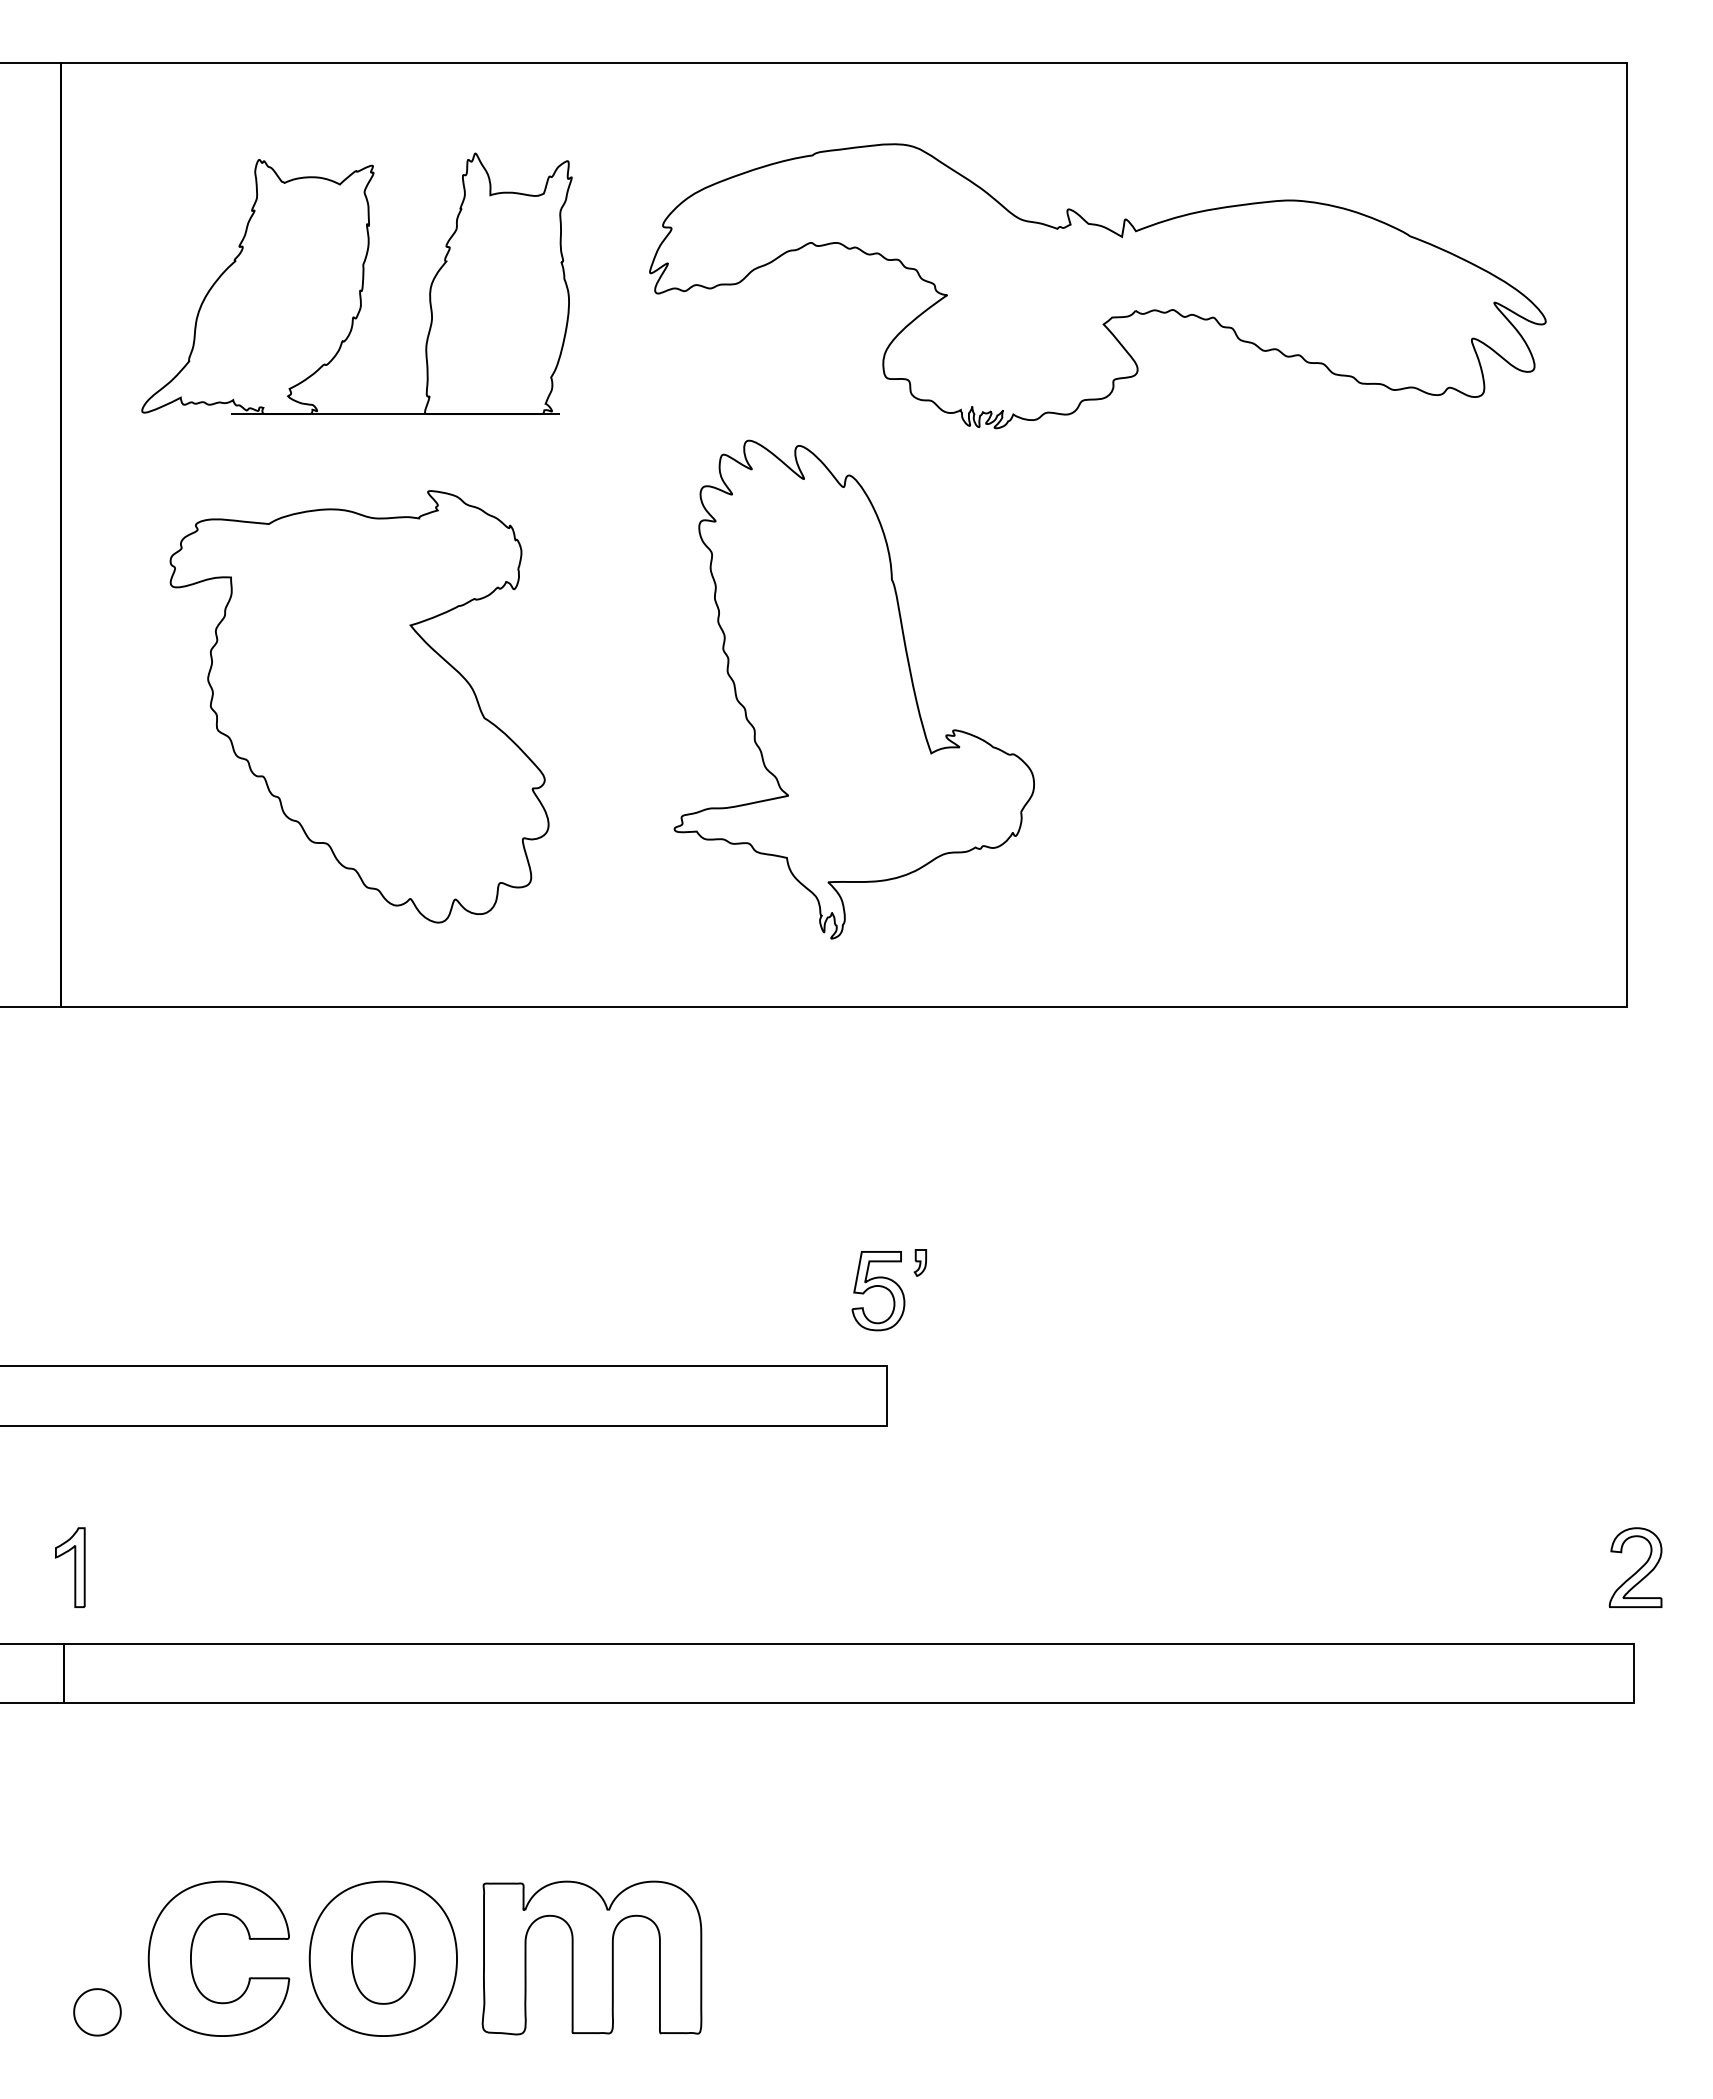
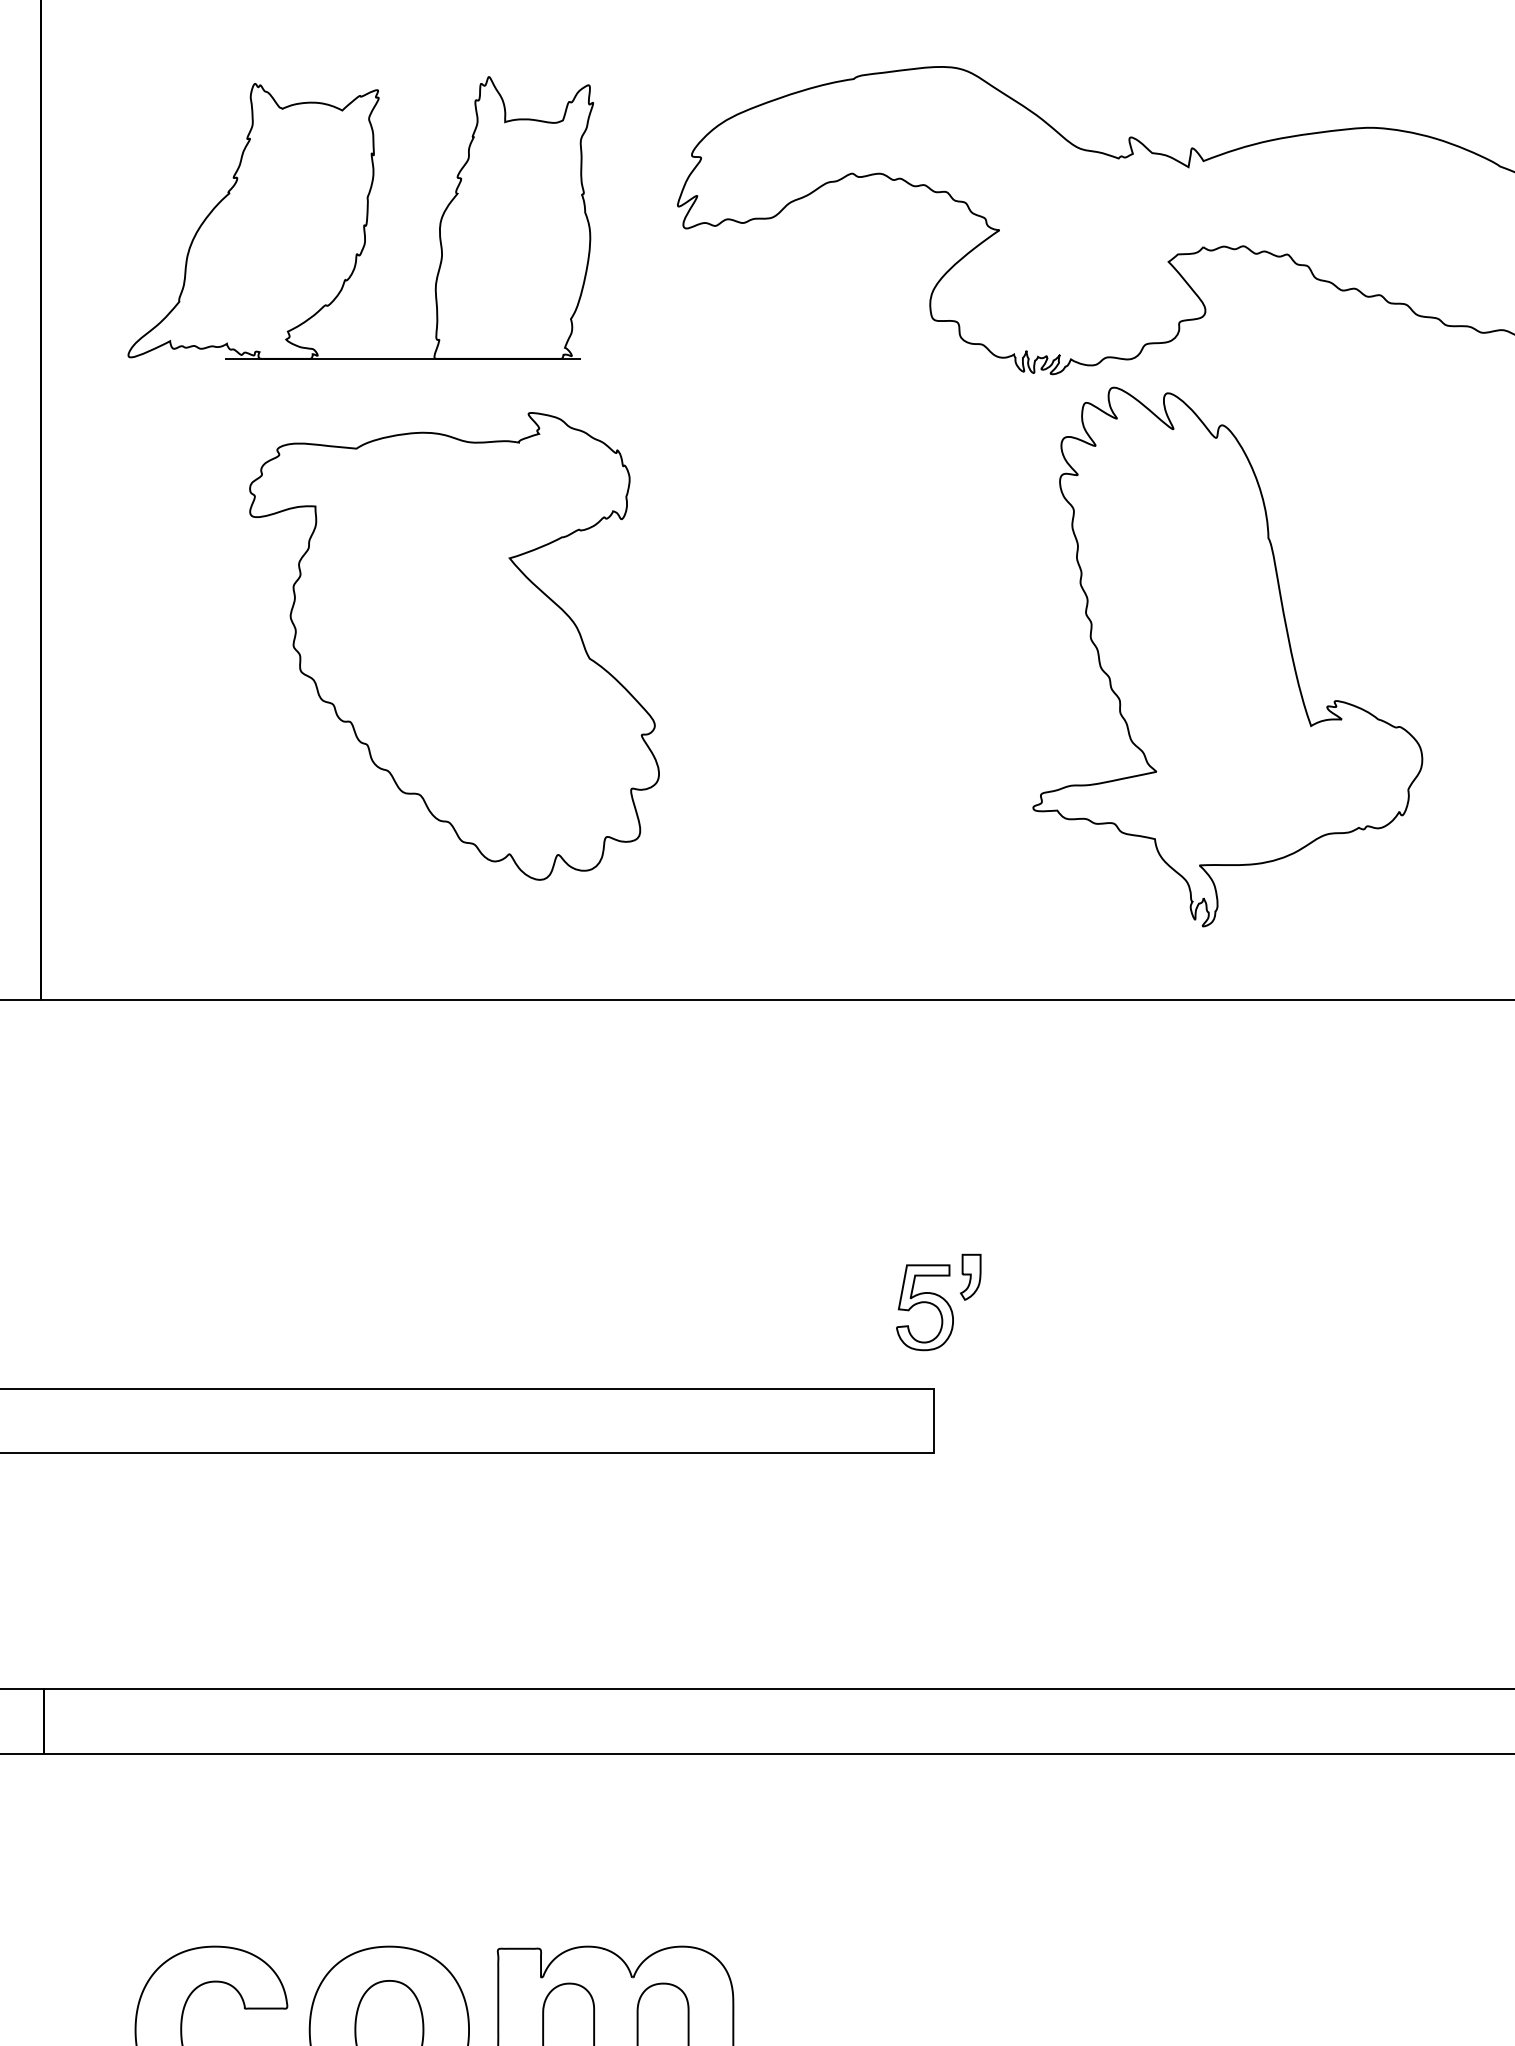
part: (853, 689) -> (1226, 656), moved
part: (359, 706) -> (454, 646), moved
part: (919, 1262) -> (969, 1276), size x1.6
part: (70, 1567) -> (50, 1606), removed

